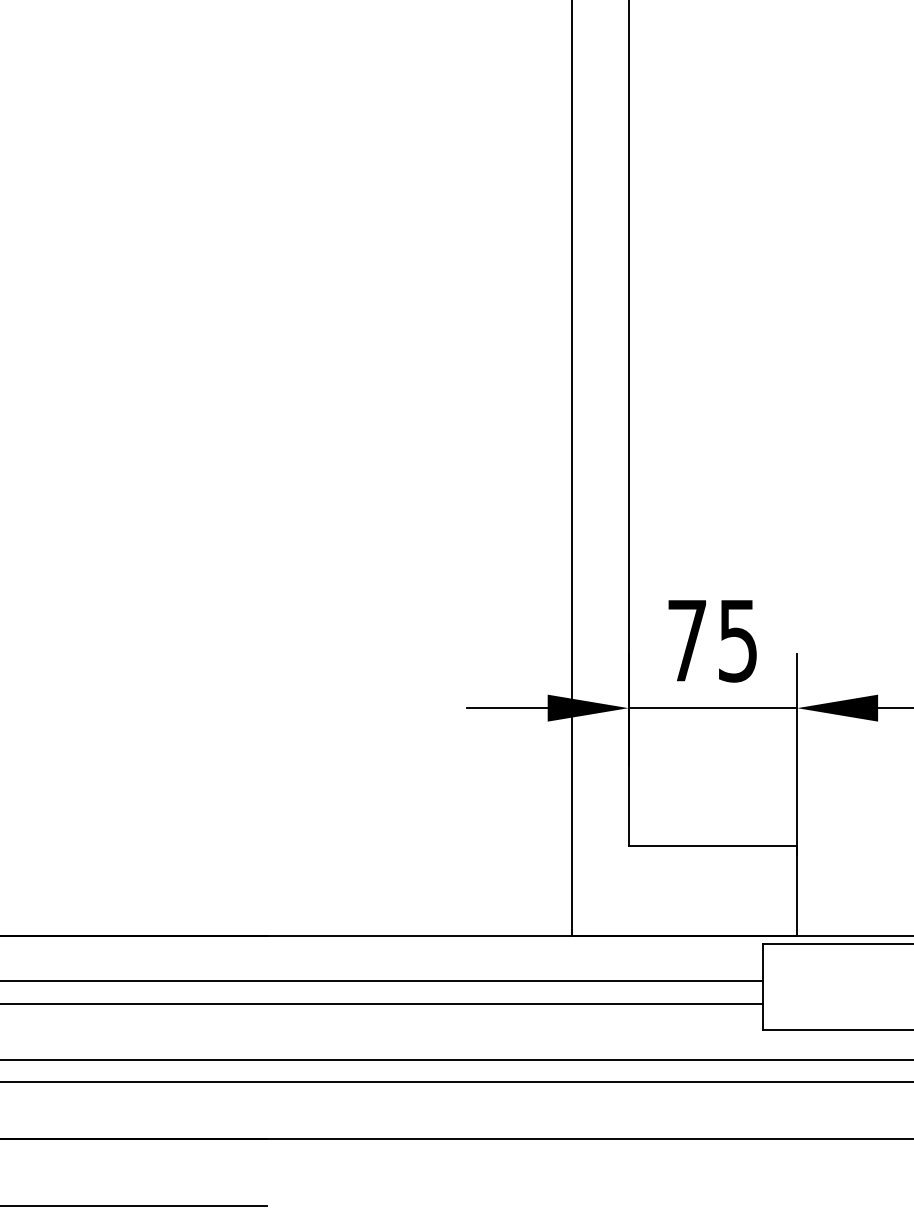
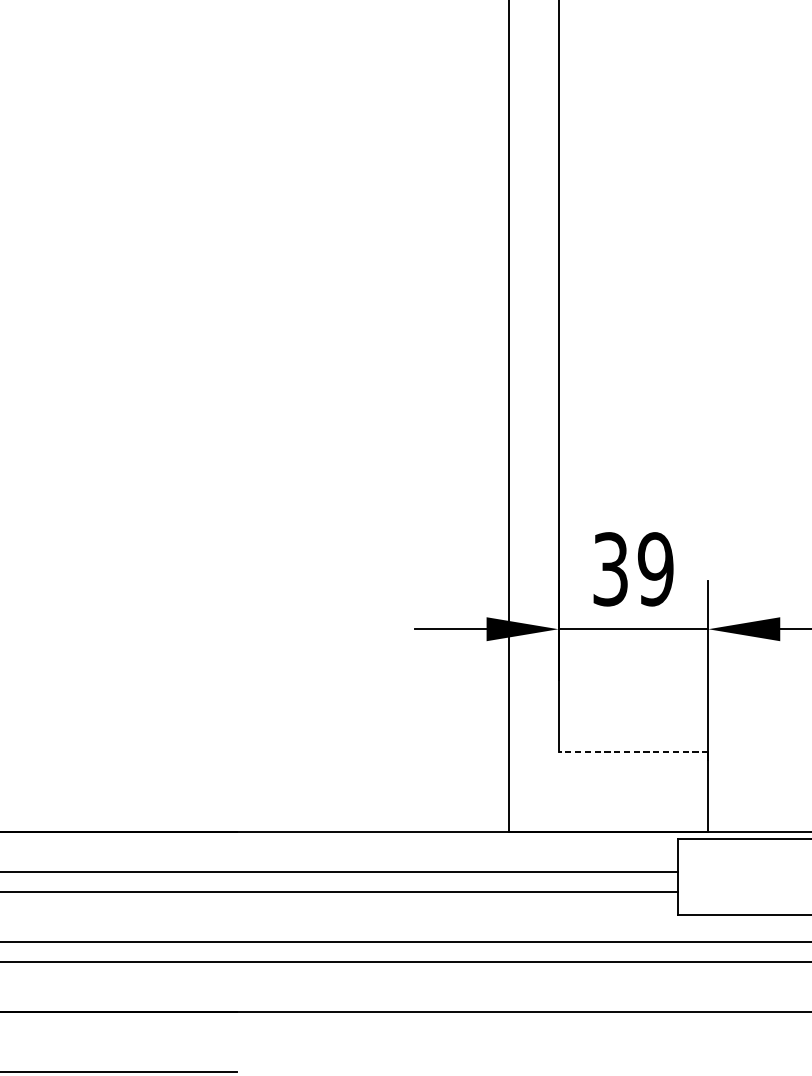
text: (713, 640) -> (633, 569), 75 -> 39
line: (712, 846) -> (633, 752), solid -> dashed

